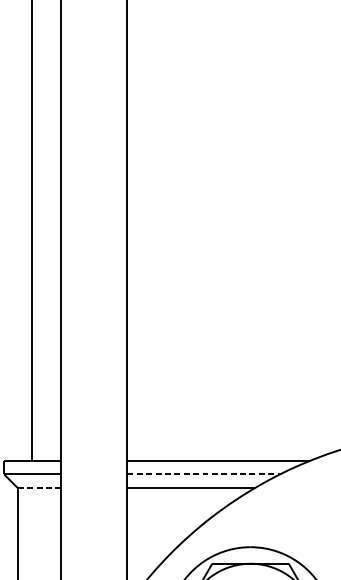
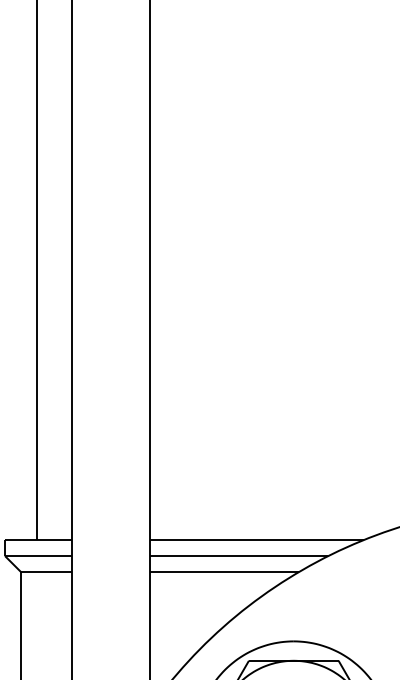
line: (204, 474) -> (239, 556), dashed -> solid
line: (40, 488) -> (47, 572), dashed -> solid

